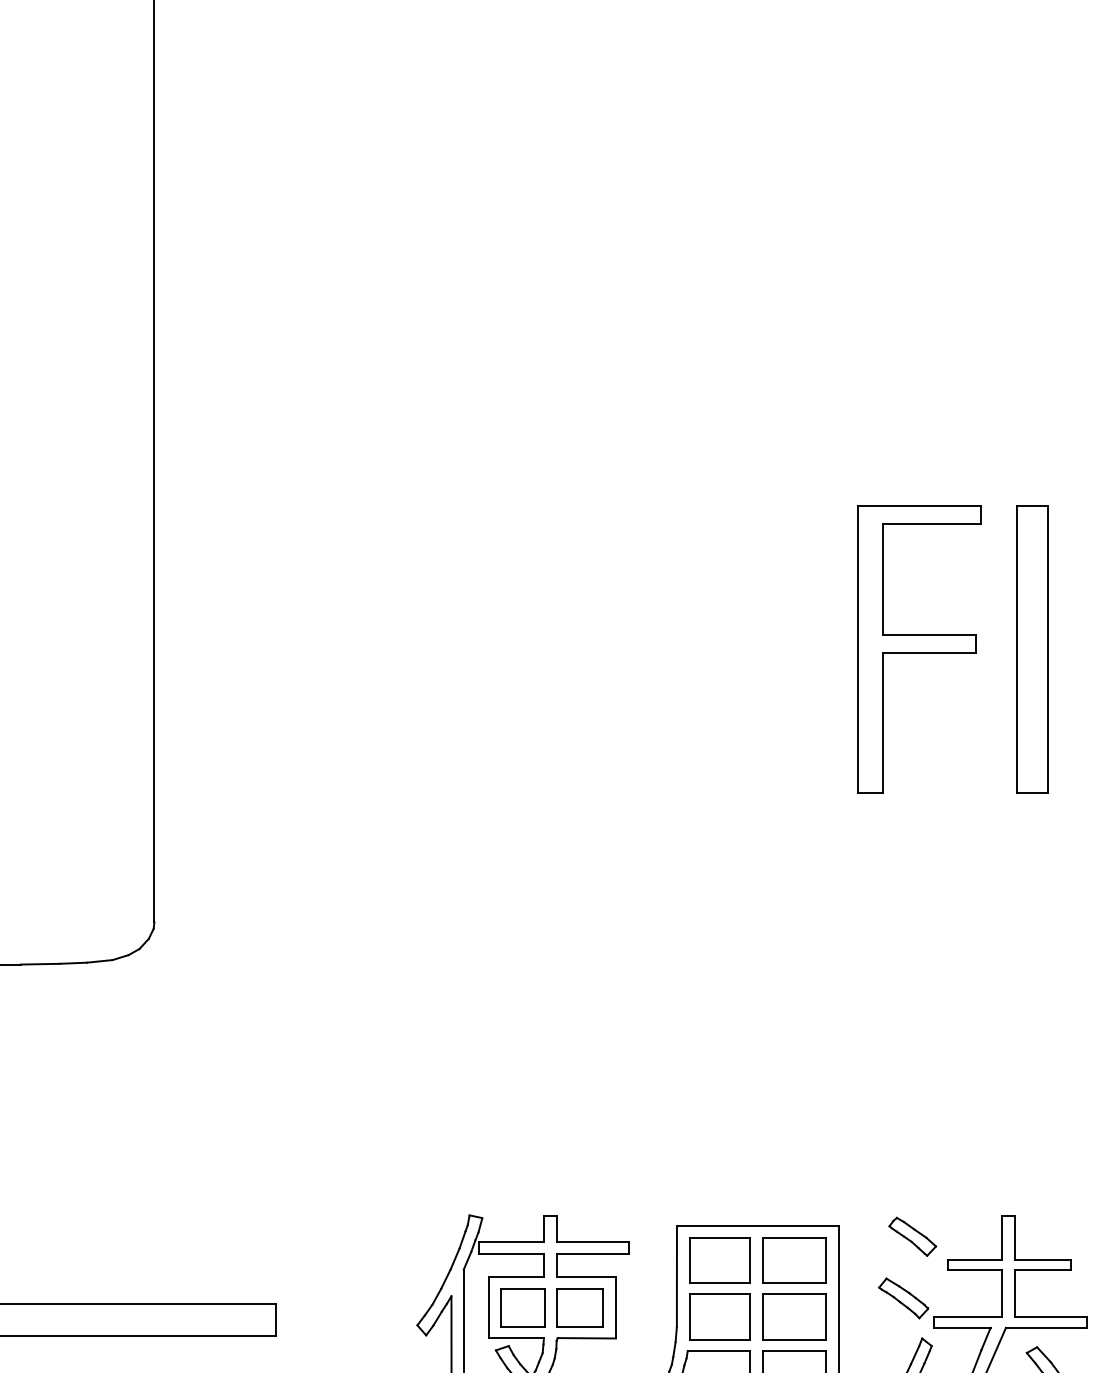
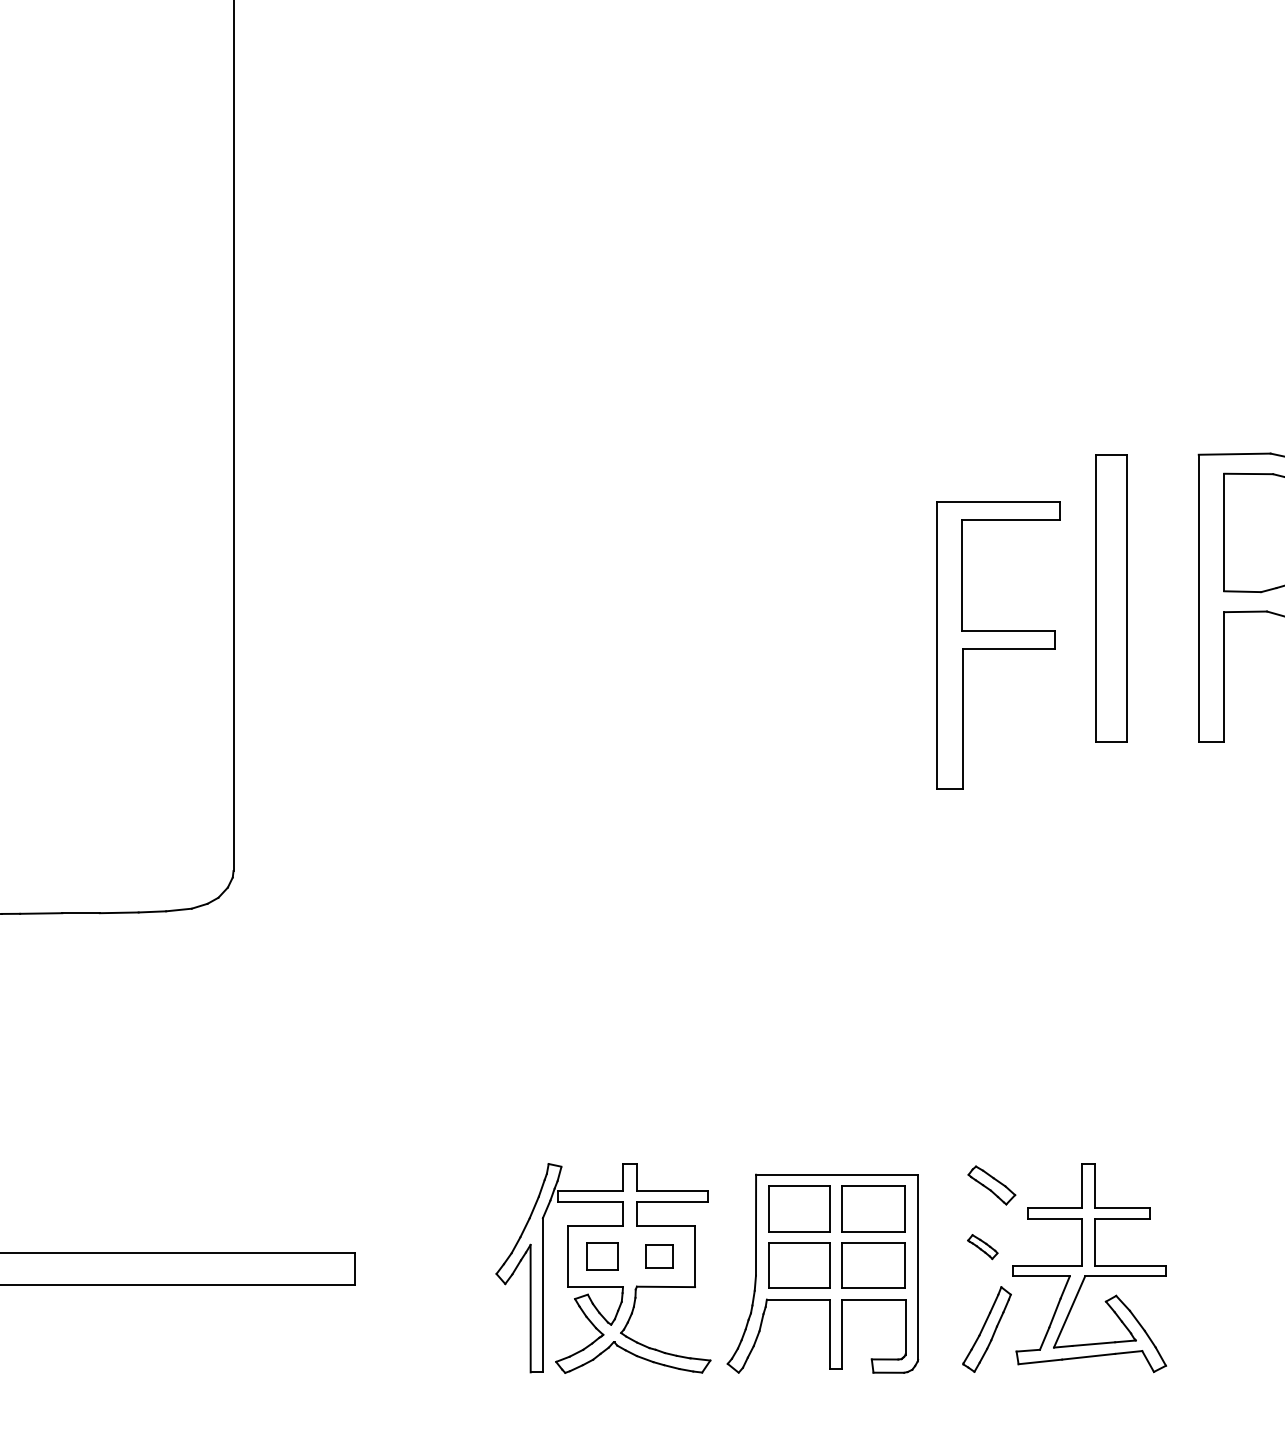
part: (919, 649) -> (998, 645), moved
part: (903, 1297) -> (982, 1246), size x0.6
part: (522, 1307) -> (601, 1256), size x0.7
part: (580, 1307) -> (659, 1256), size x0.6

